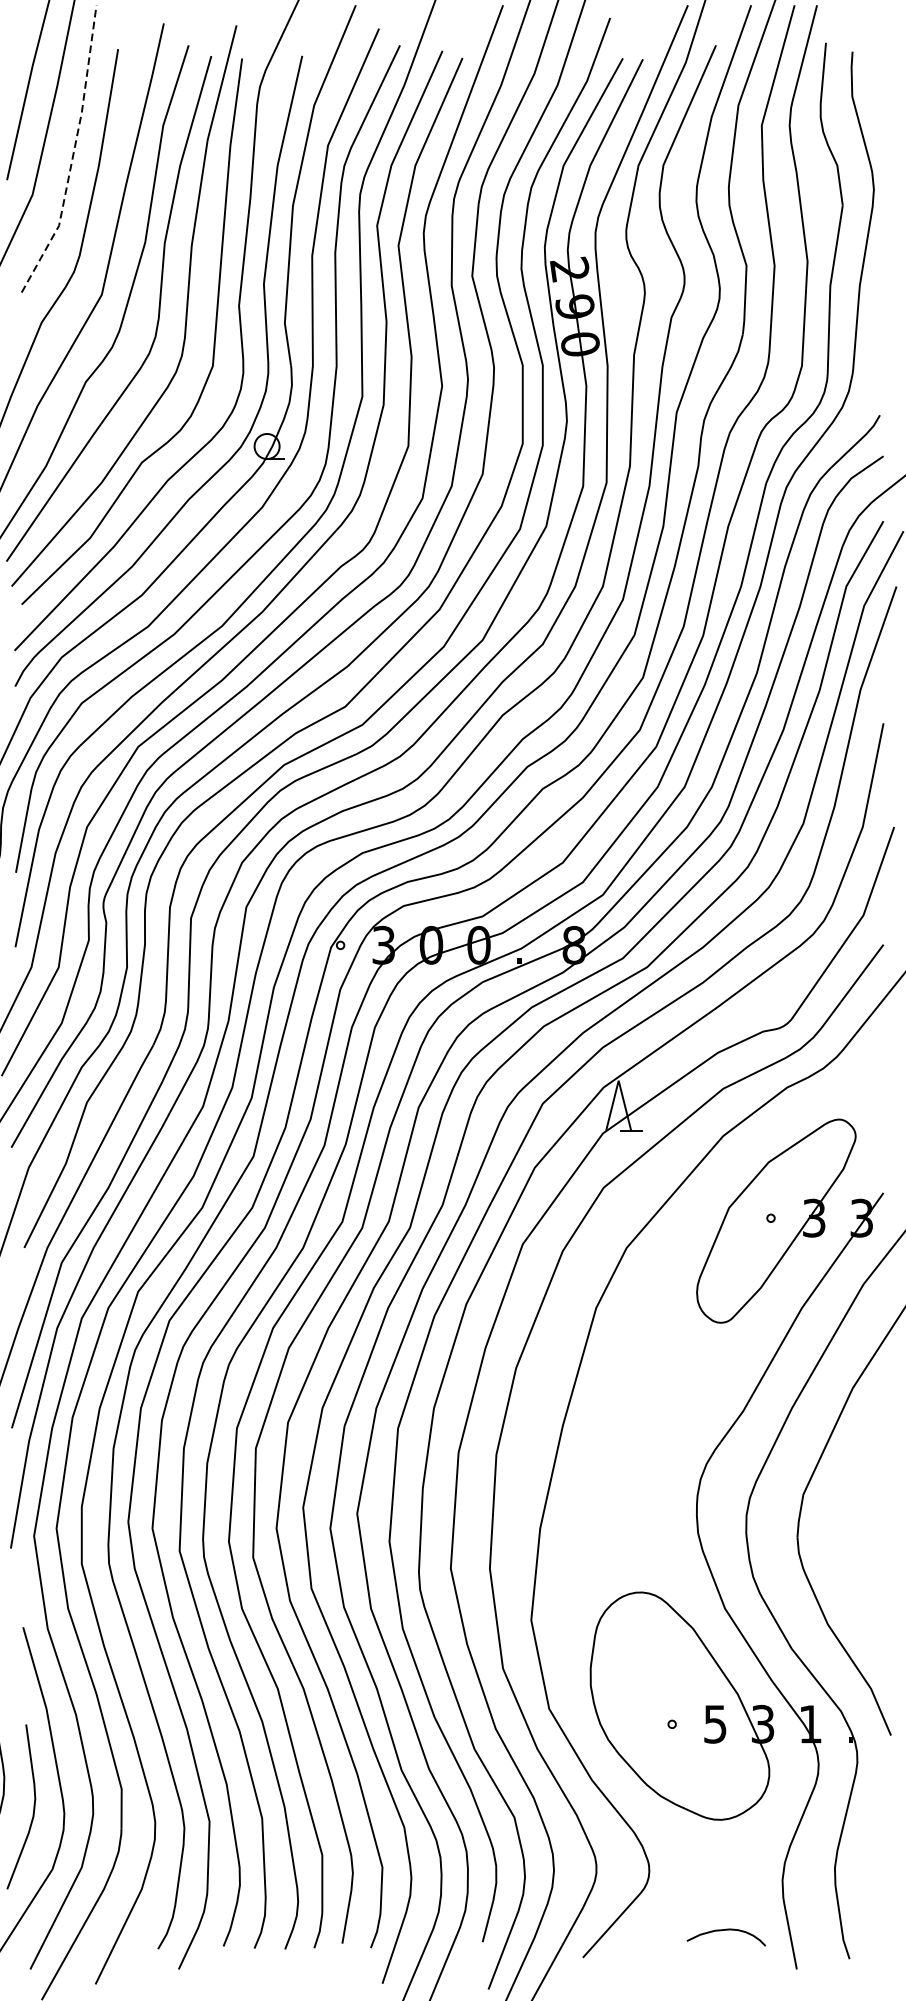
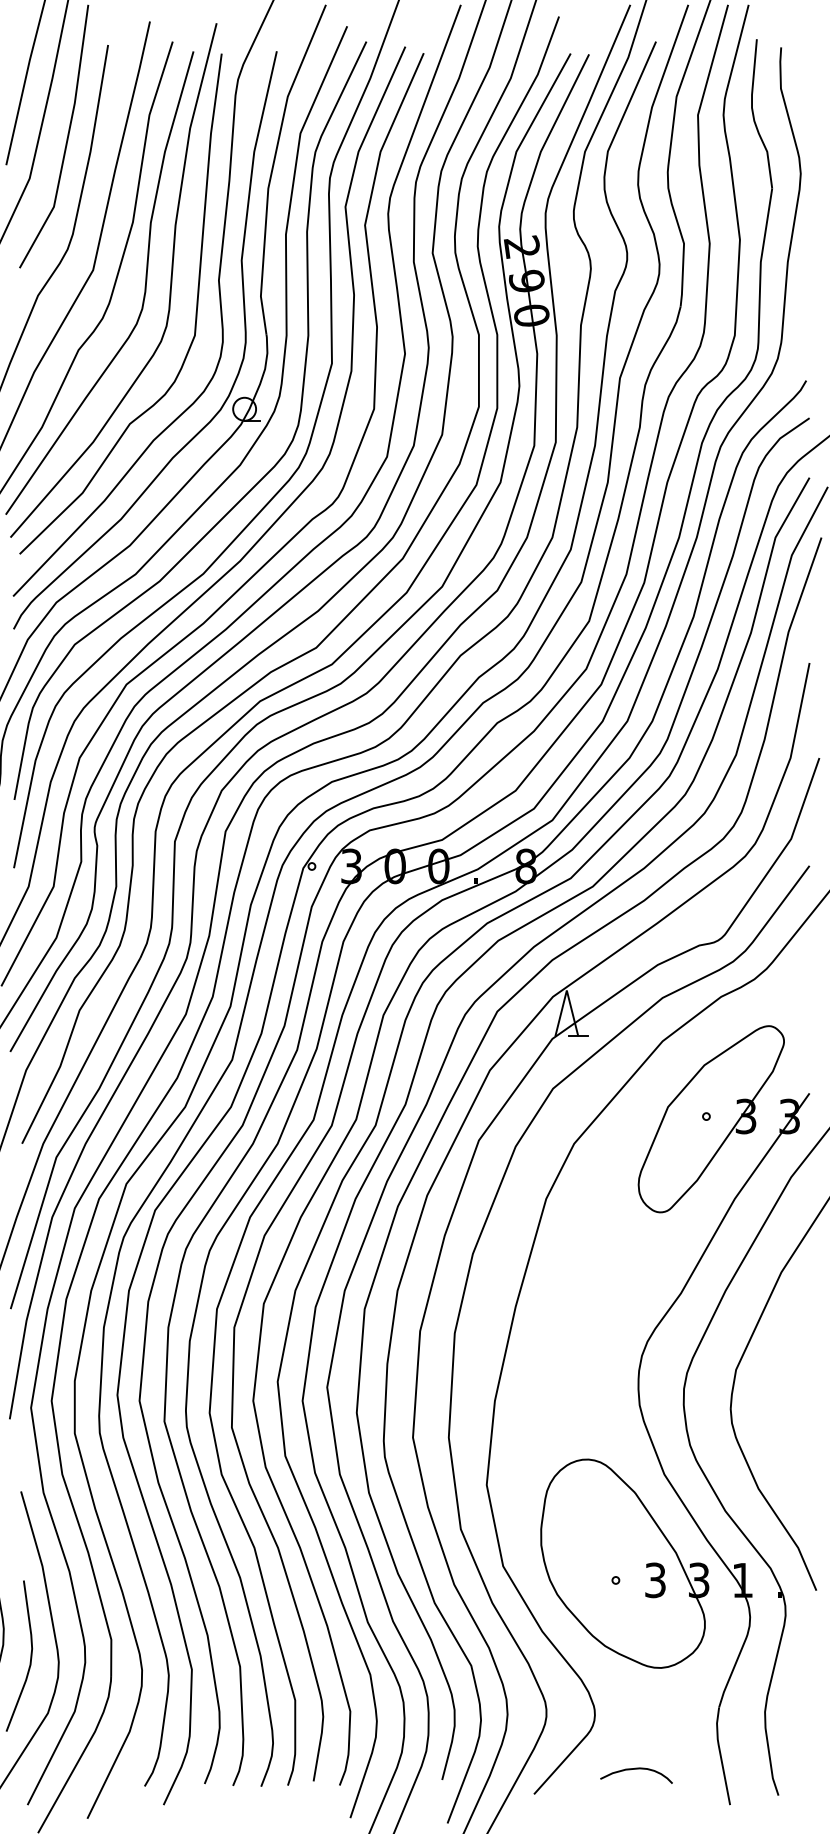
line: (73, 153) -> (67, 140), dashed -> solid
text: (715, 1723) -> (655, 1579), 5 -> 3
curve: (726, 1930) -> (636, 1769), moved

